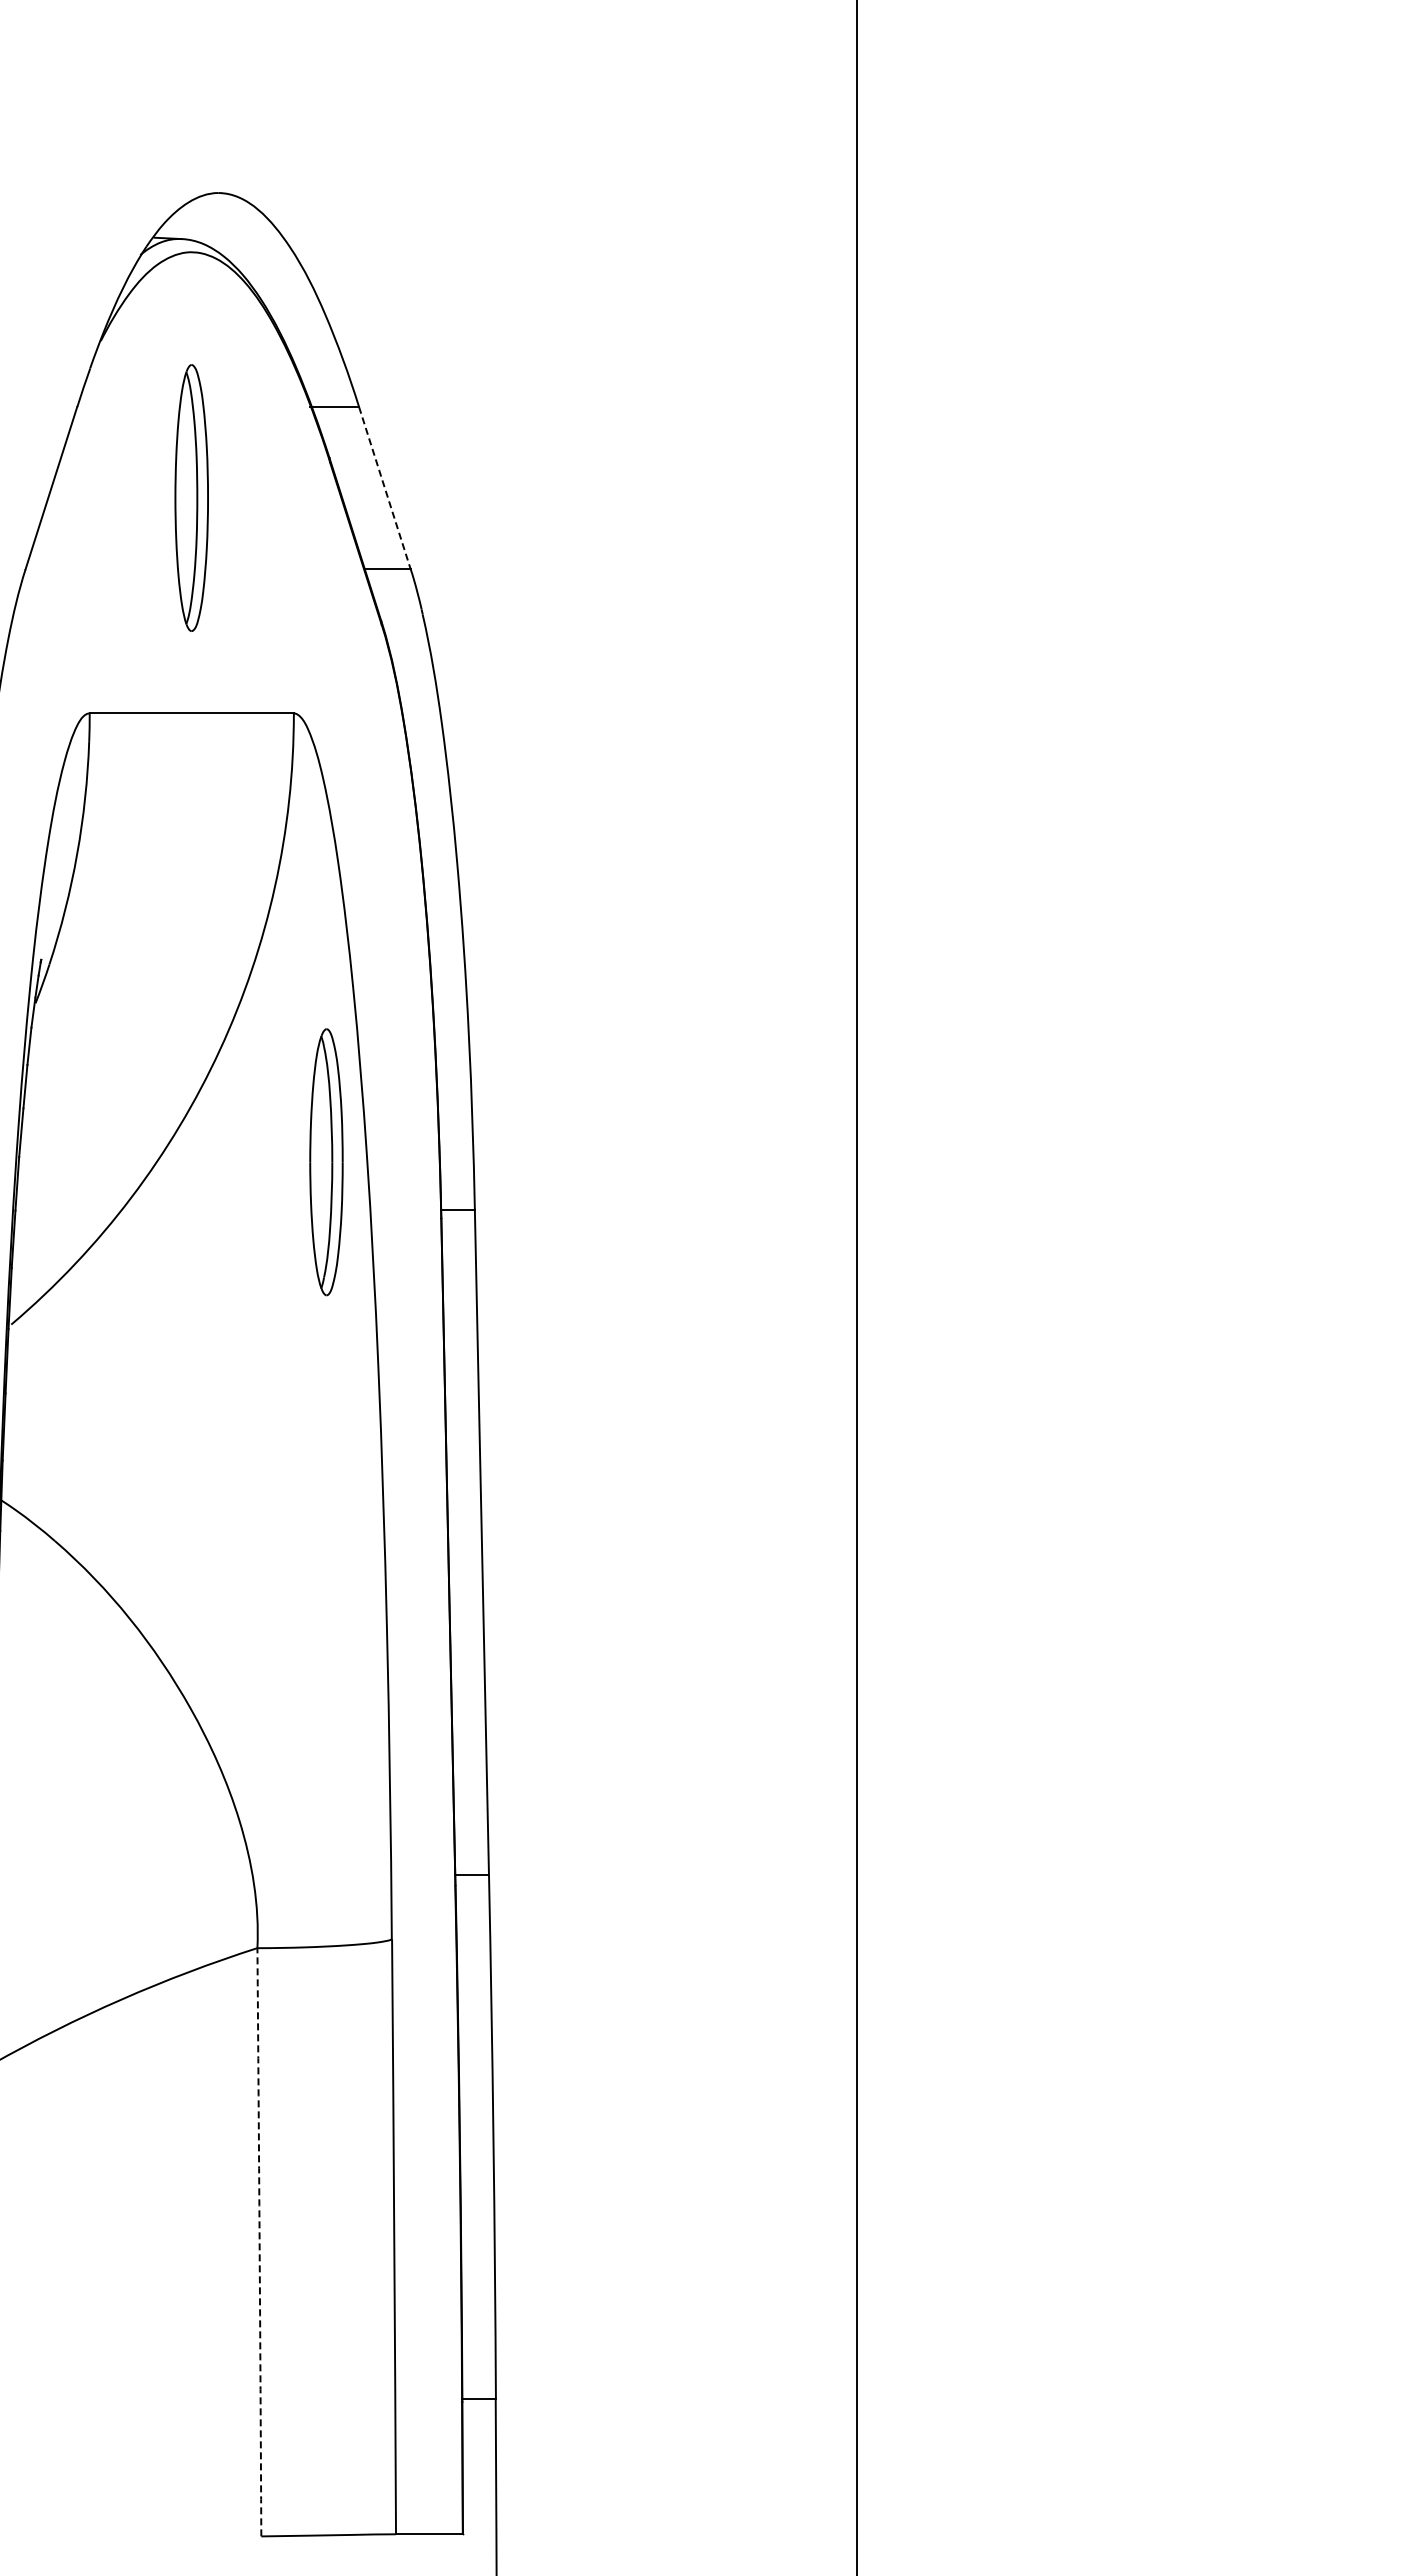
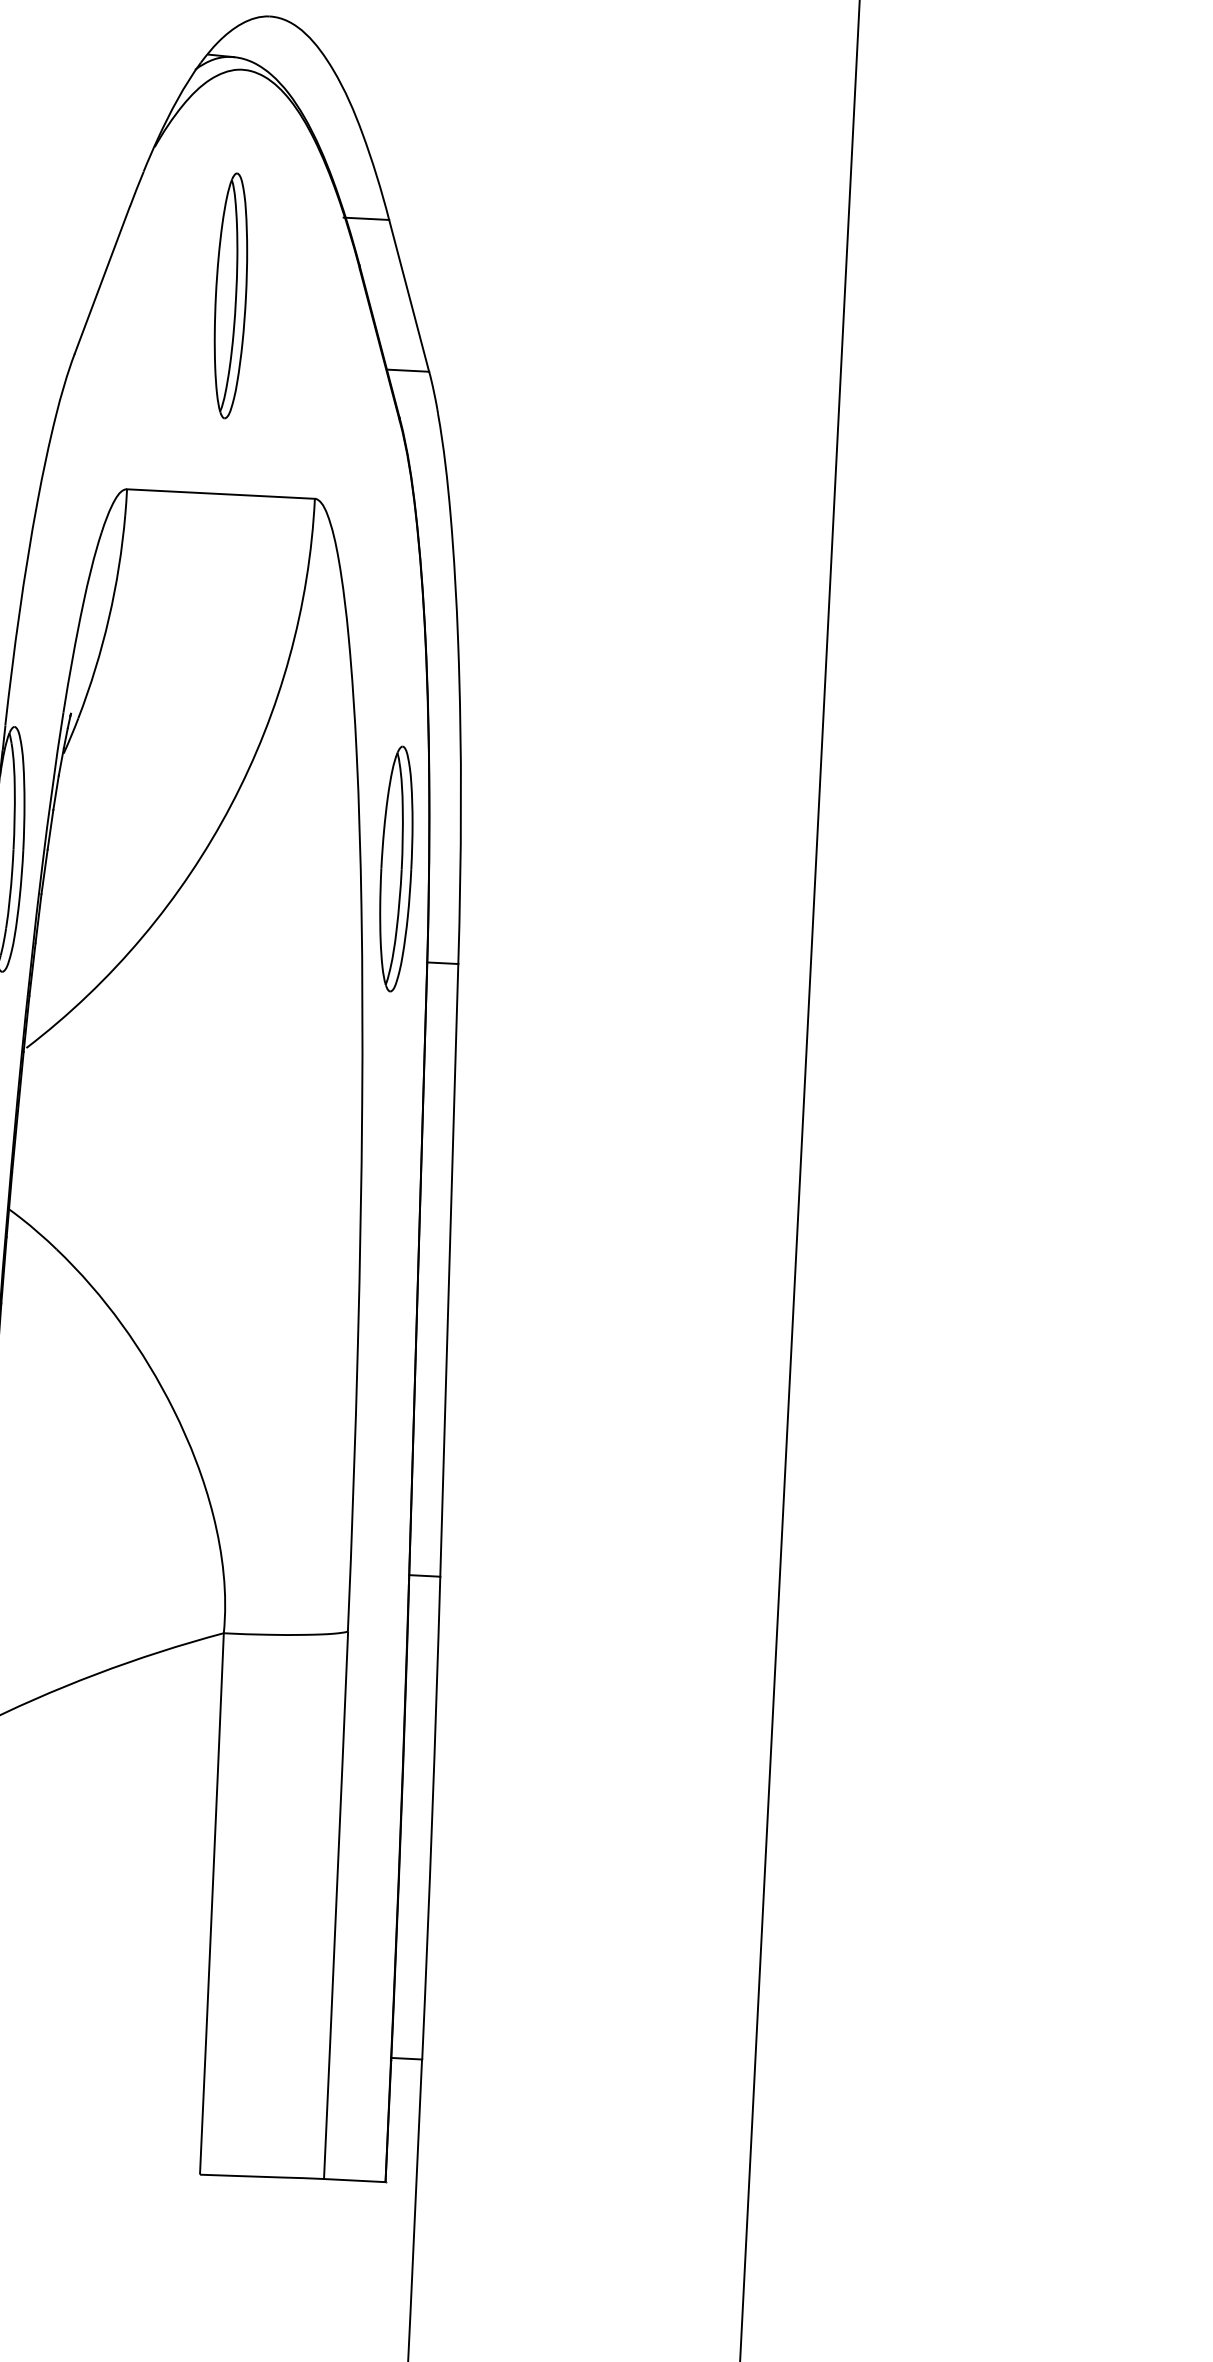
line: (385, 488) -> (409, 296), dashed -> solid
part: (326, 1162) -> (396, 869), moved
arc: (259, 2242) -> (212, 1904), dashed -> solid

